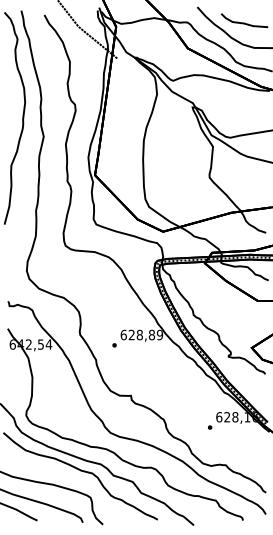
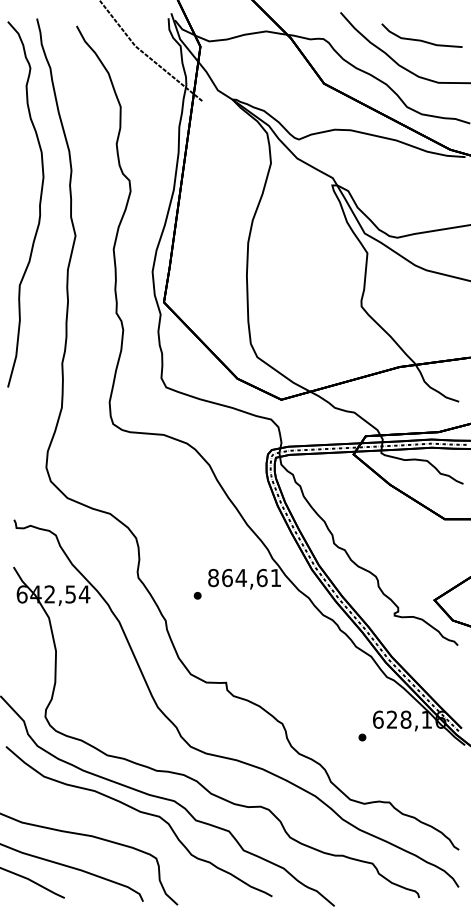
text: (141, 334) -> (244, 577), 628,89 -> 864,61

